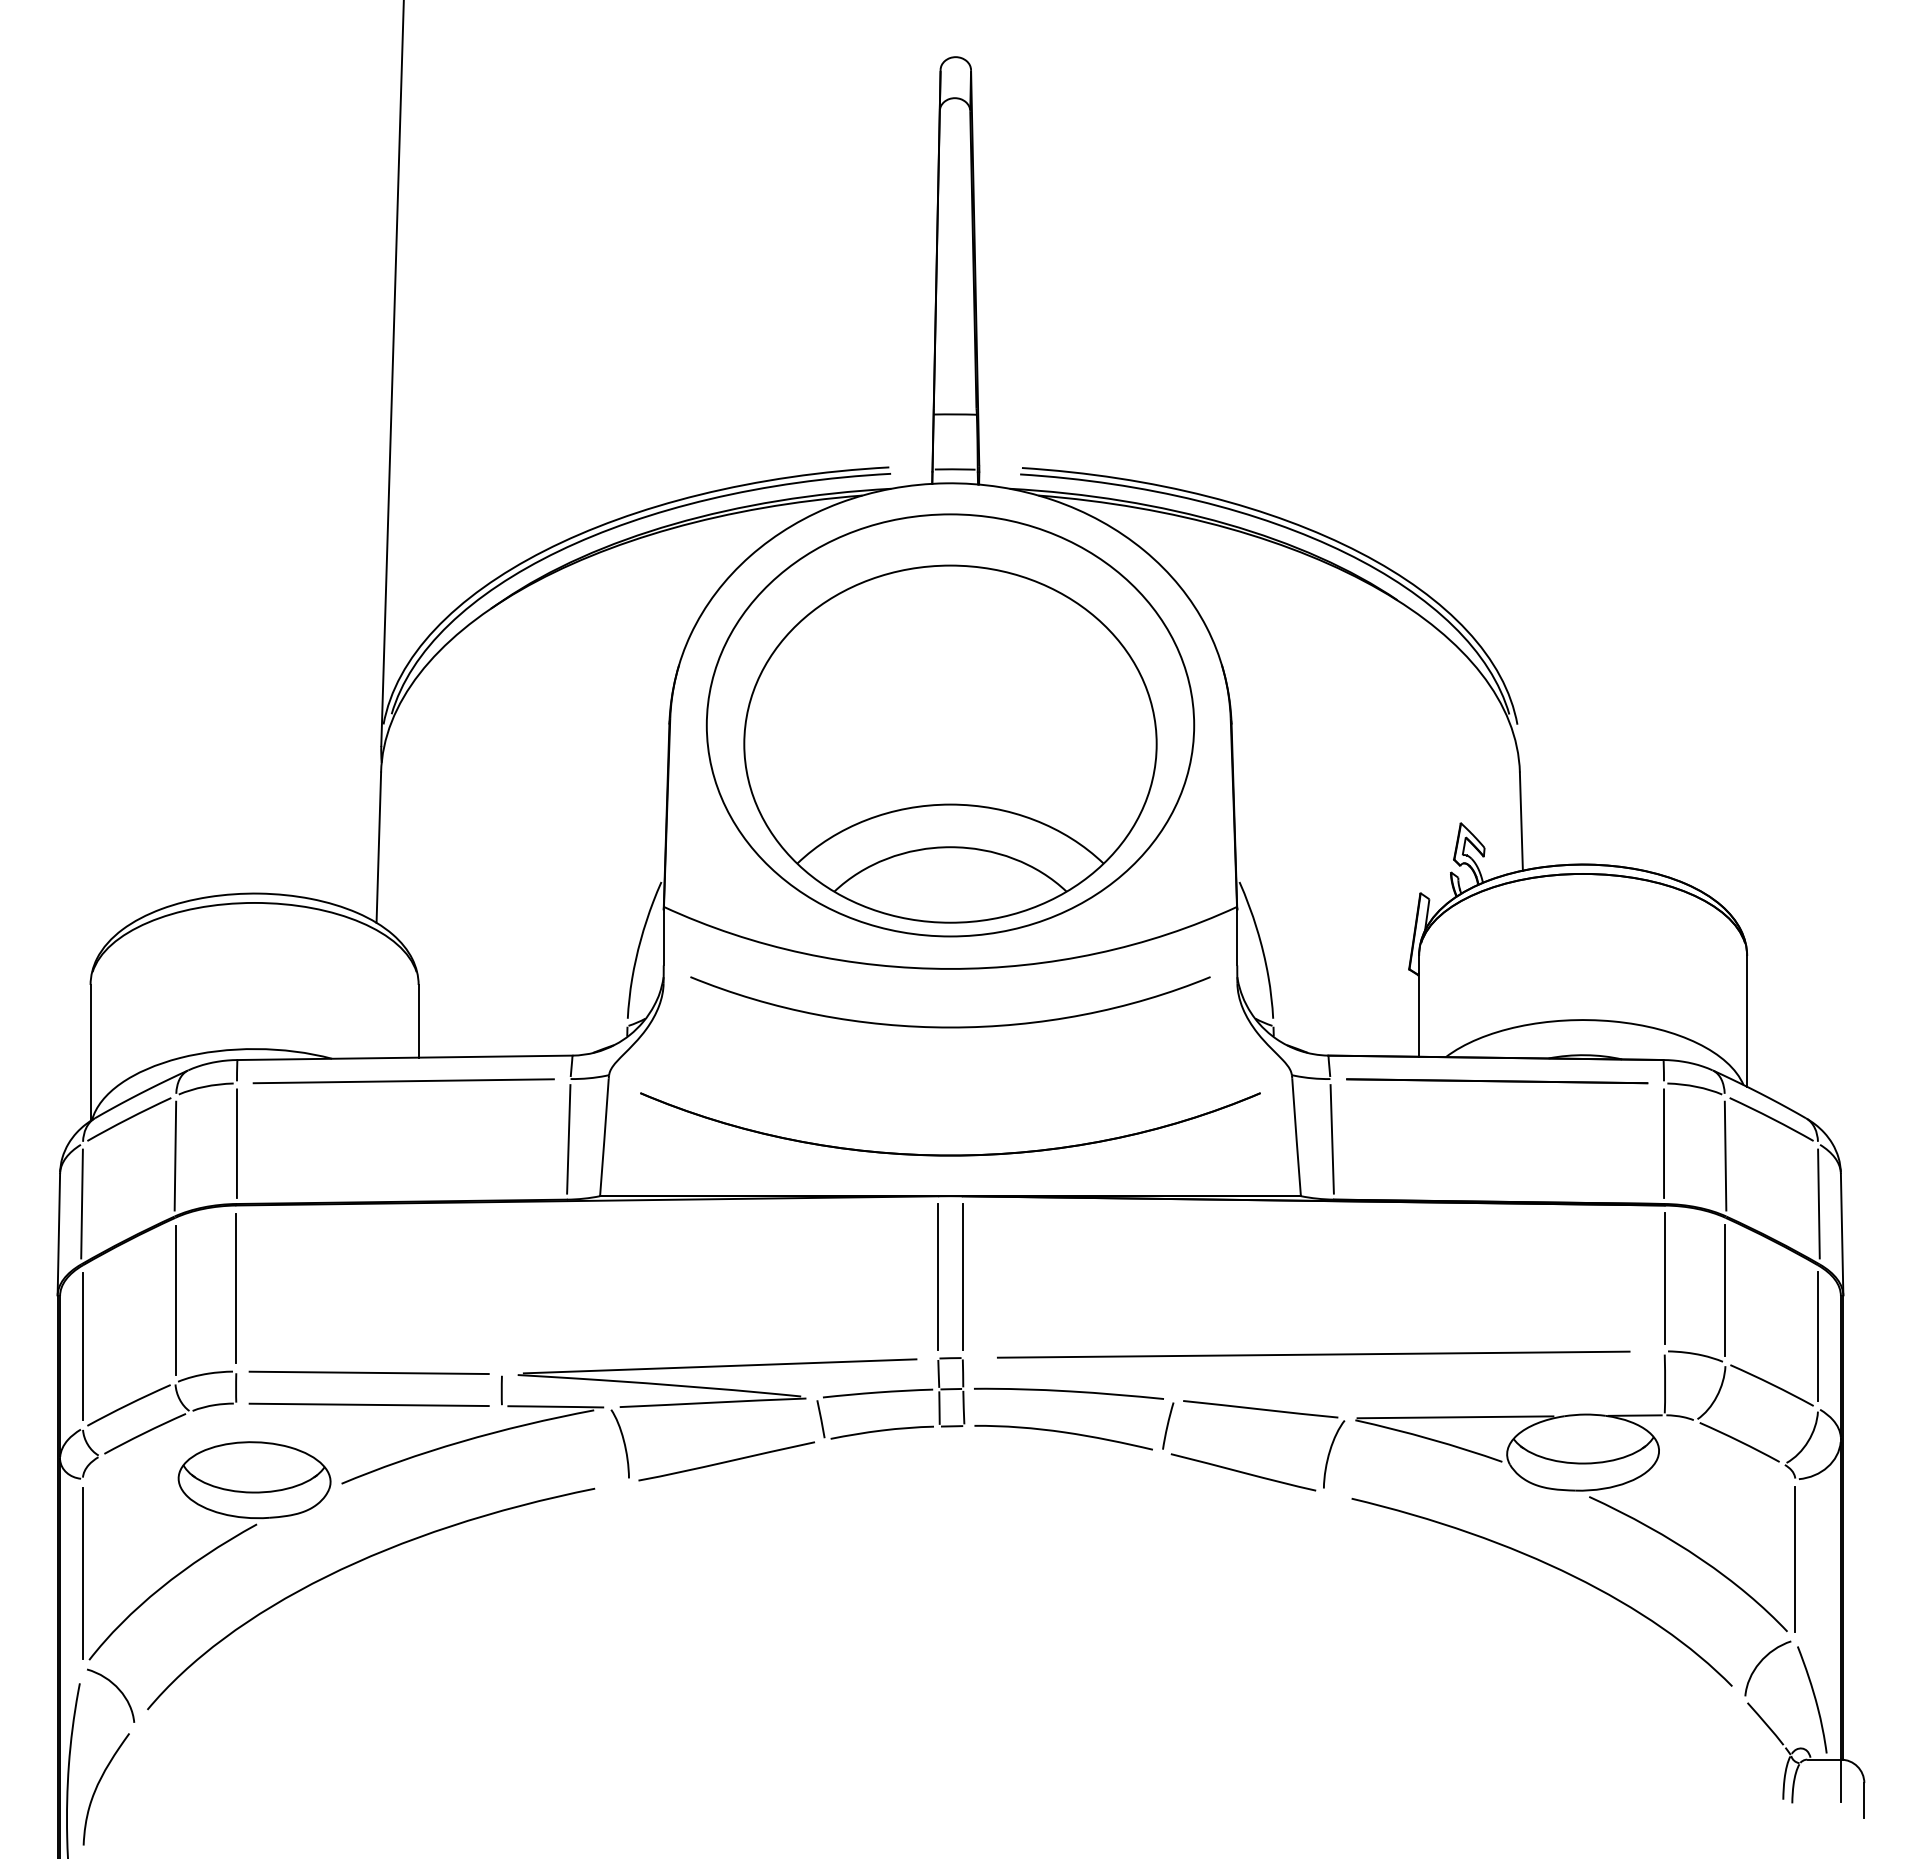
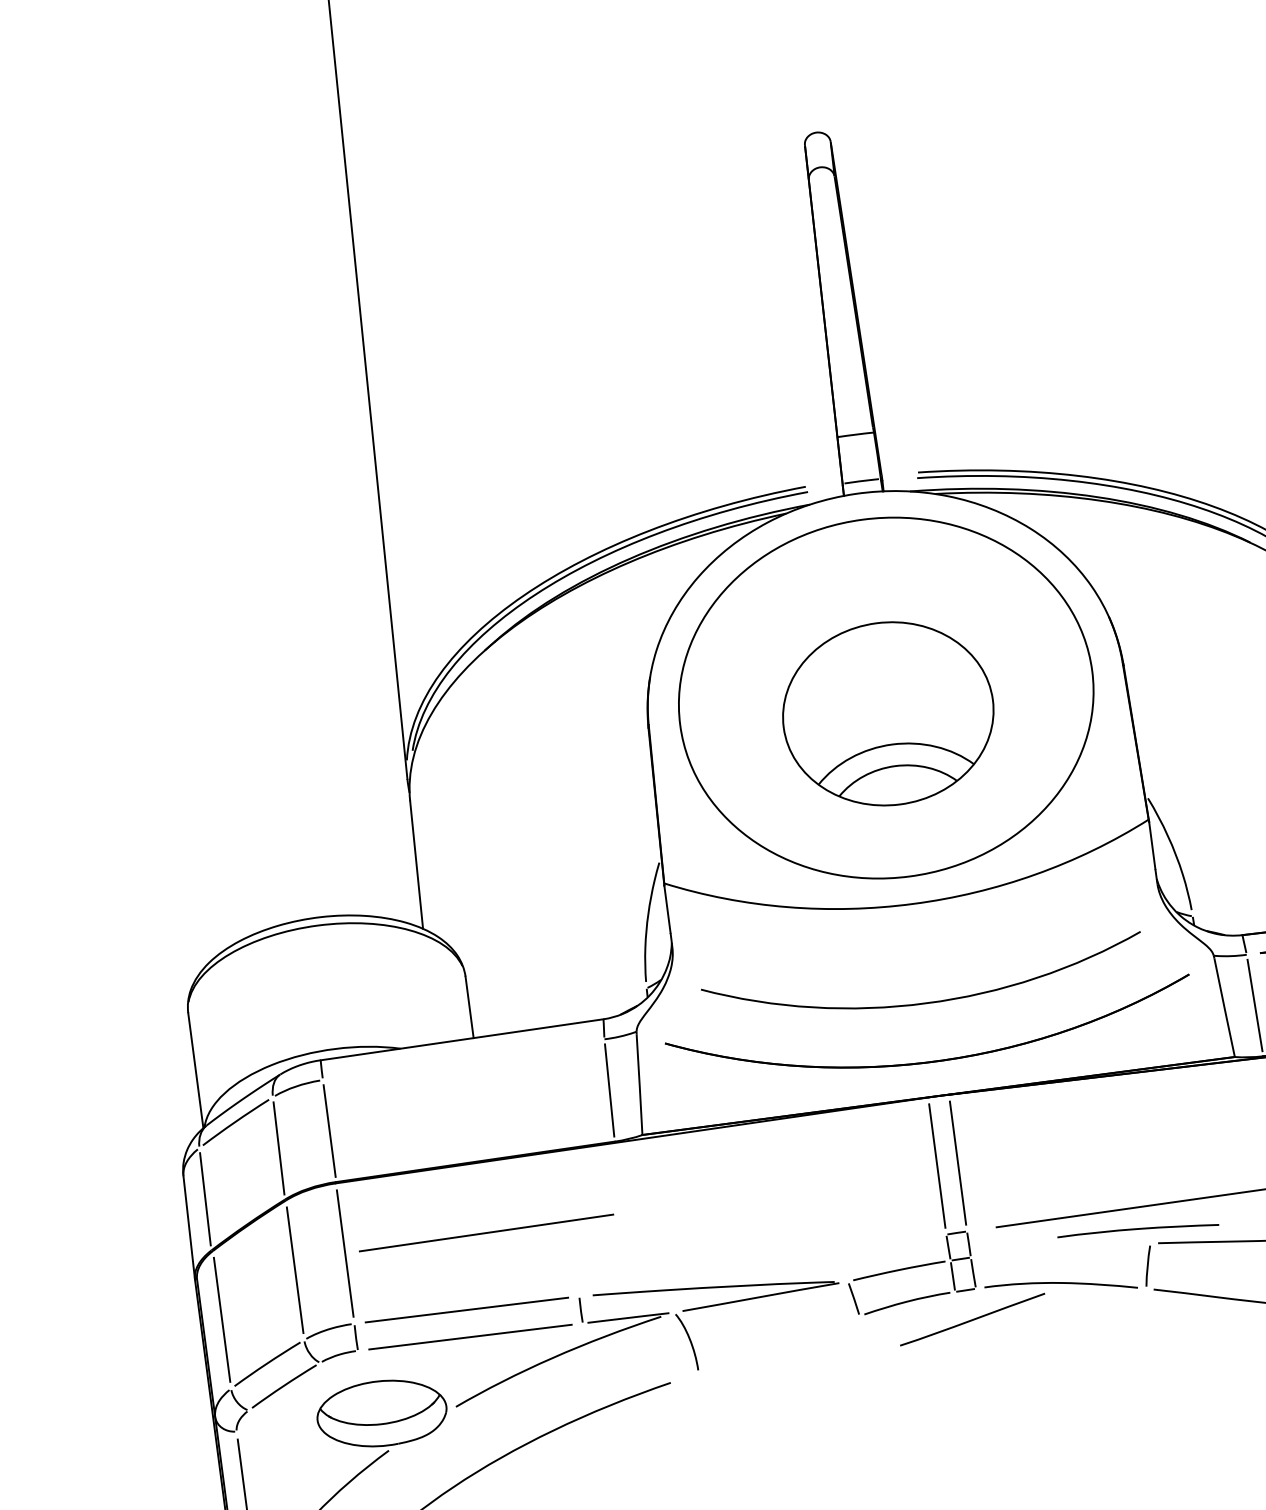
part: (950, 743) -> (888, 713), size x0.6
curve: (950, 1026) -> (926, 1002), moved
line: (403, 1081) -> (486, 1233), moved
line: (719, 1366) -> (762, 1265), removed
curve: (1068, 1392) -> (1137, 1230), moved
line: (726, 1461) -> (972, 1319), moved

